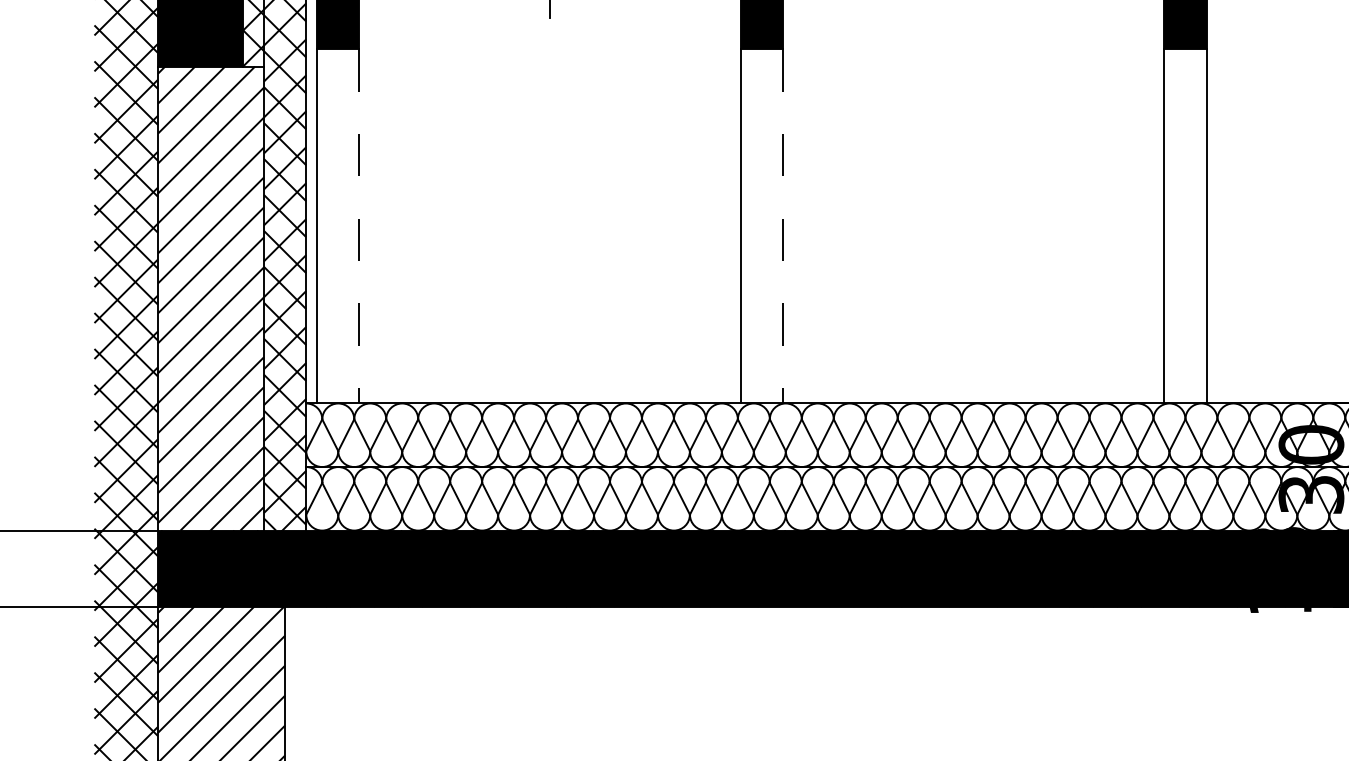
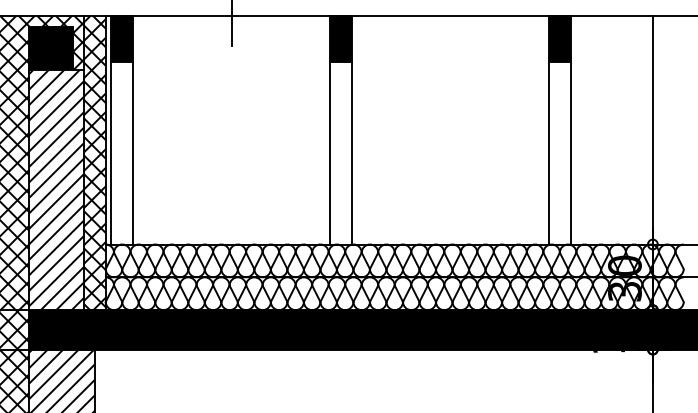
line: (360, 227) -> (133, 153), dashed -> solid
line: (782, 227) -> (351, 153), dashed -> solid

